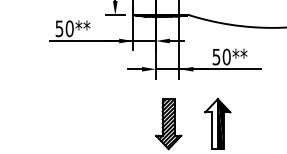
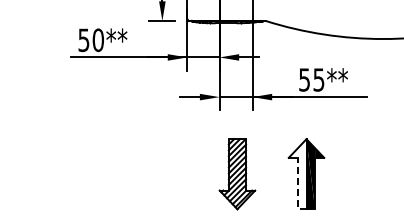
text: (226, 56) -> (318, 79), 50** -> 55**
line: (211, 134) -> (297, 188), solid -> dashed

